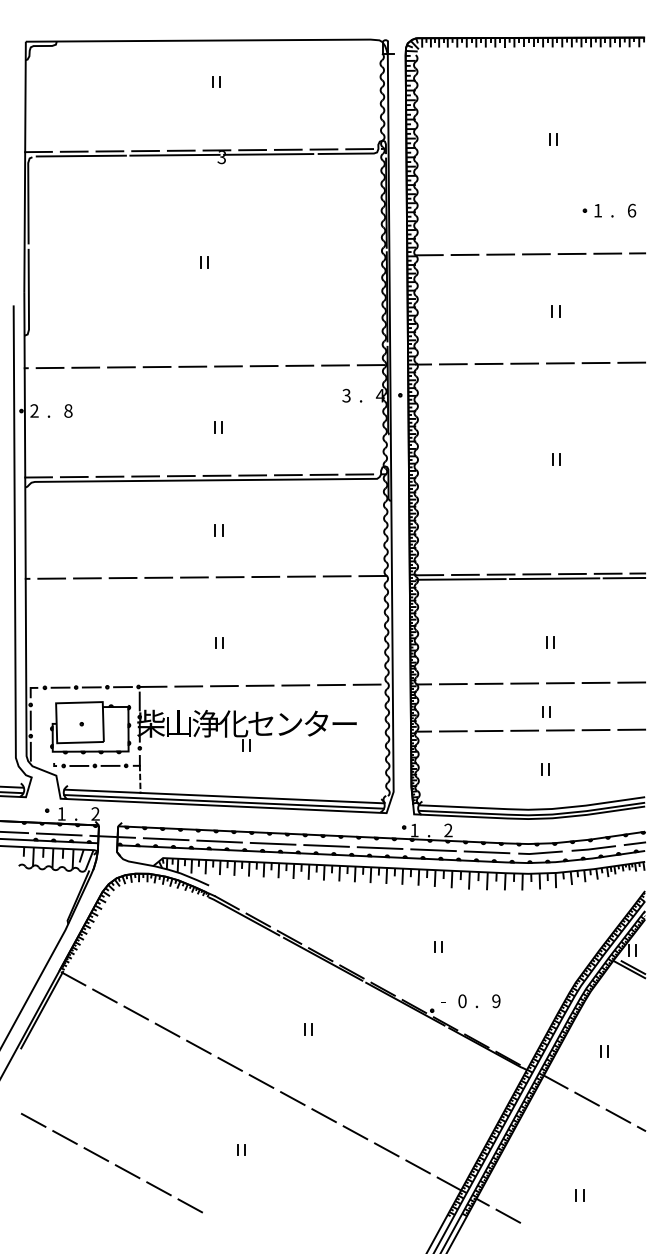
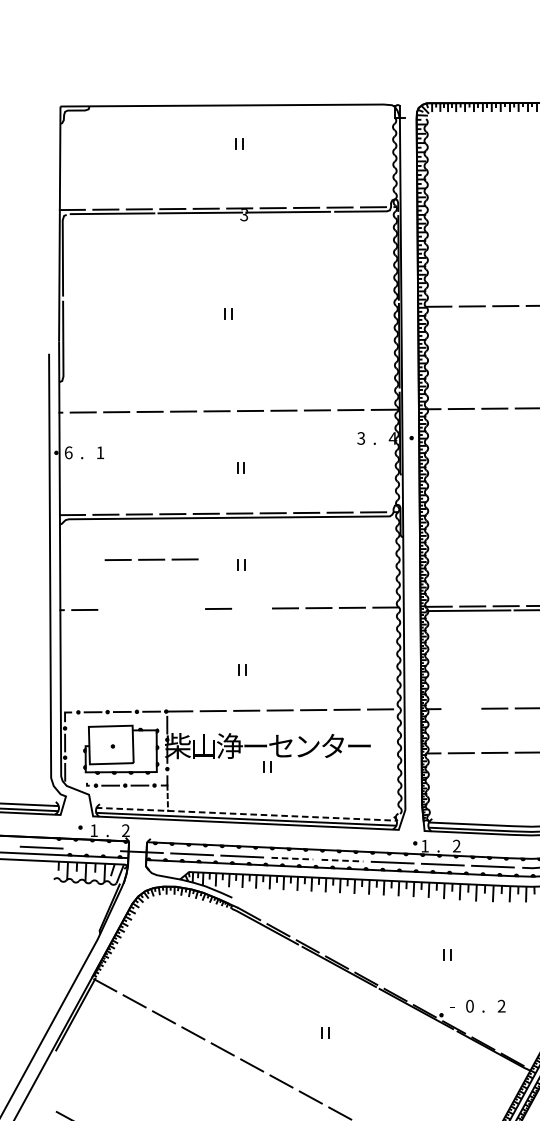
text: (34, 410) -> (68, 452), 2 -> 6
text: (68, 410) -> (100, 452), 8 -> 1
line: (122, 577) -> (151, 559), moved
line: (229, 577) -> (251, 608), removed
line: (452, 684) -> (460, 709), removed
text: (233, 723) -> (255, 745), 化 -> ー
line: (224, 796) -> (246, 814), solid -> dashed
line: (58, 834) -> (91, 849), removed
line: (273, 843) -> (292, 858), solid -> dashed
line: (327, 845) -> (343, 860), solid -> dashed
text: (496, 1001) -> (501, 1006), 9 -> 2

